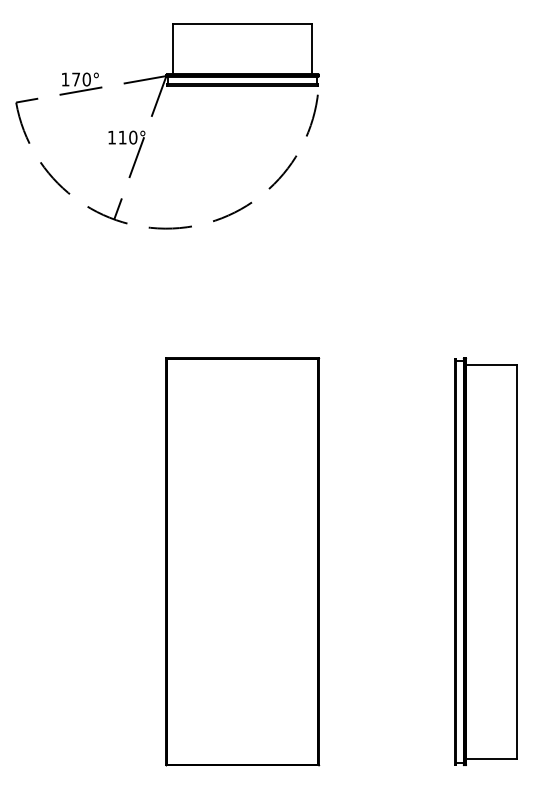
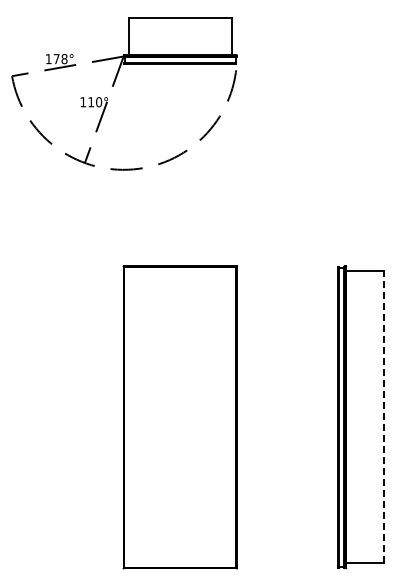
text: (86, 78) -> (64, 58), 170° -> 178°
line: (516, 560) -> (383, 416), solid -> dashed

